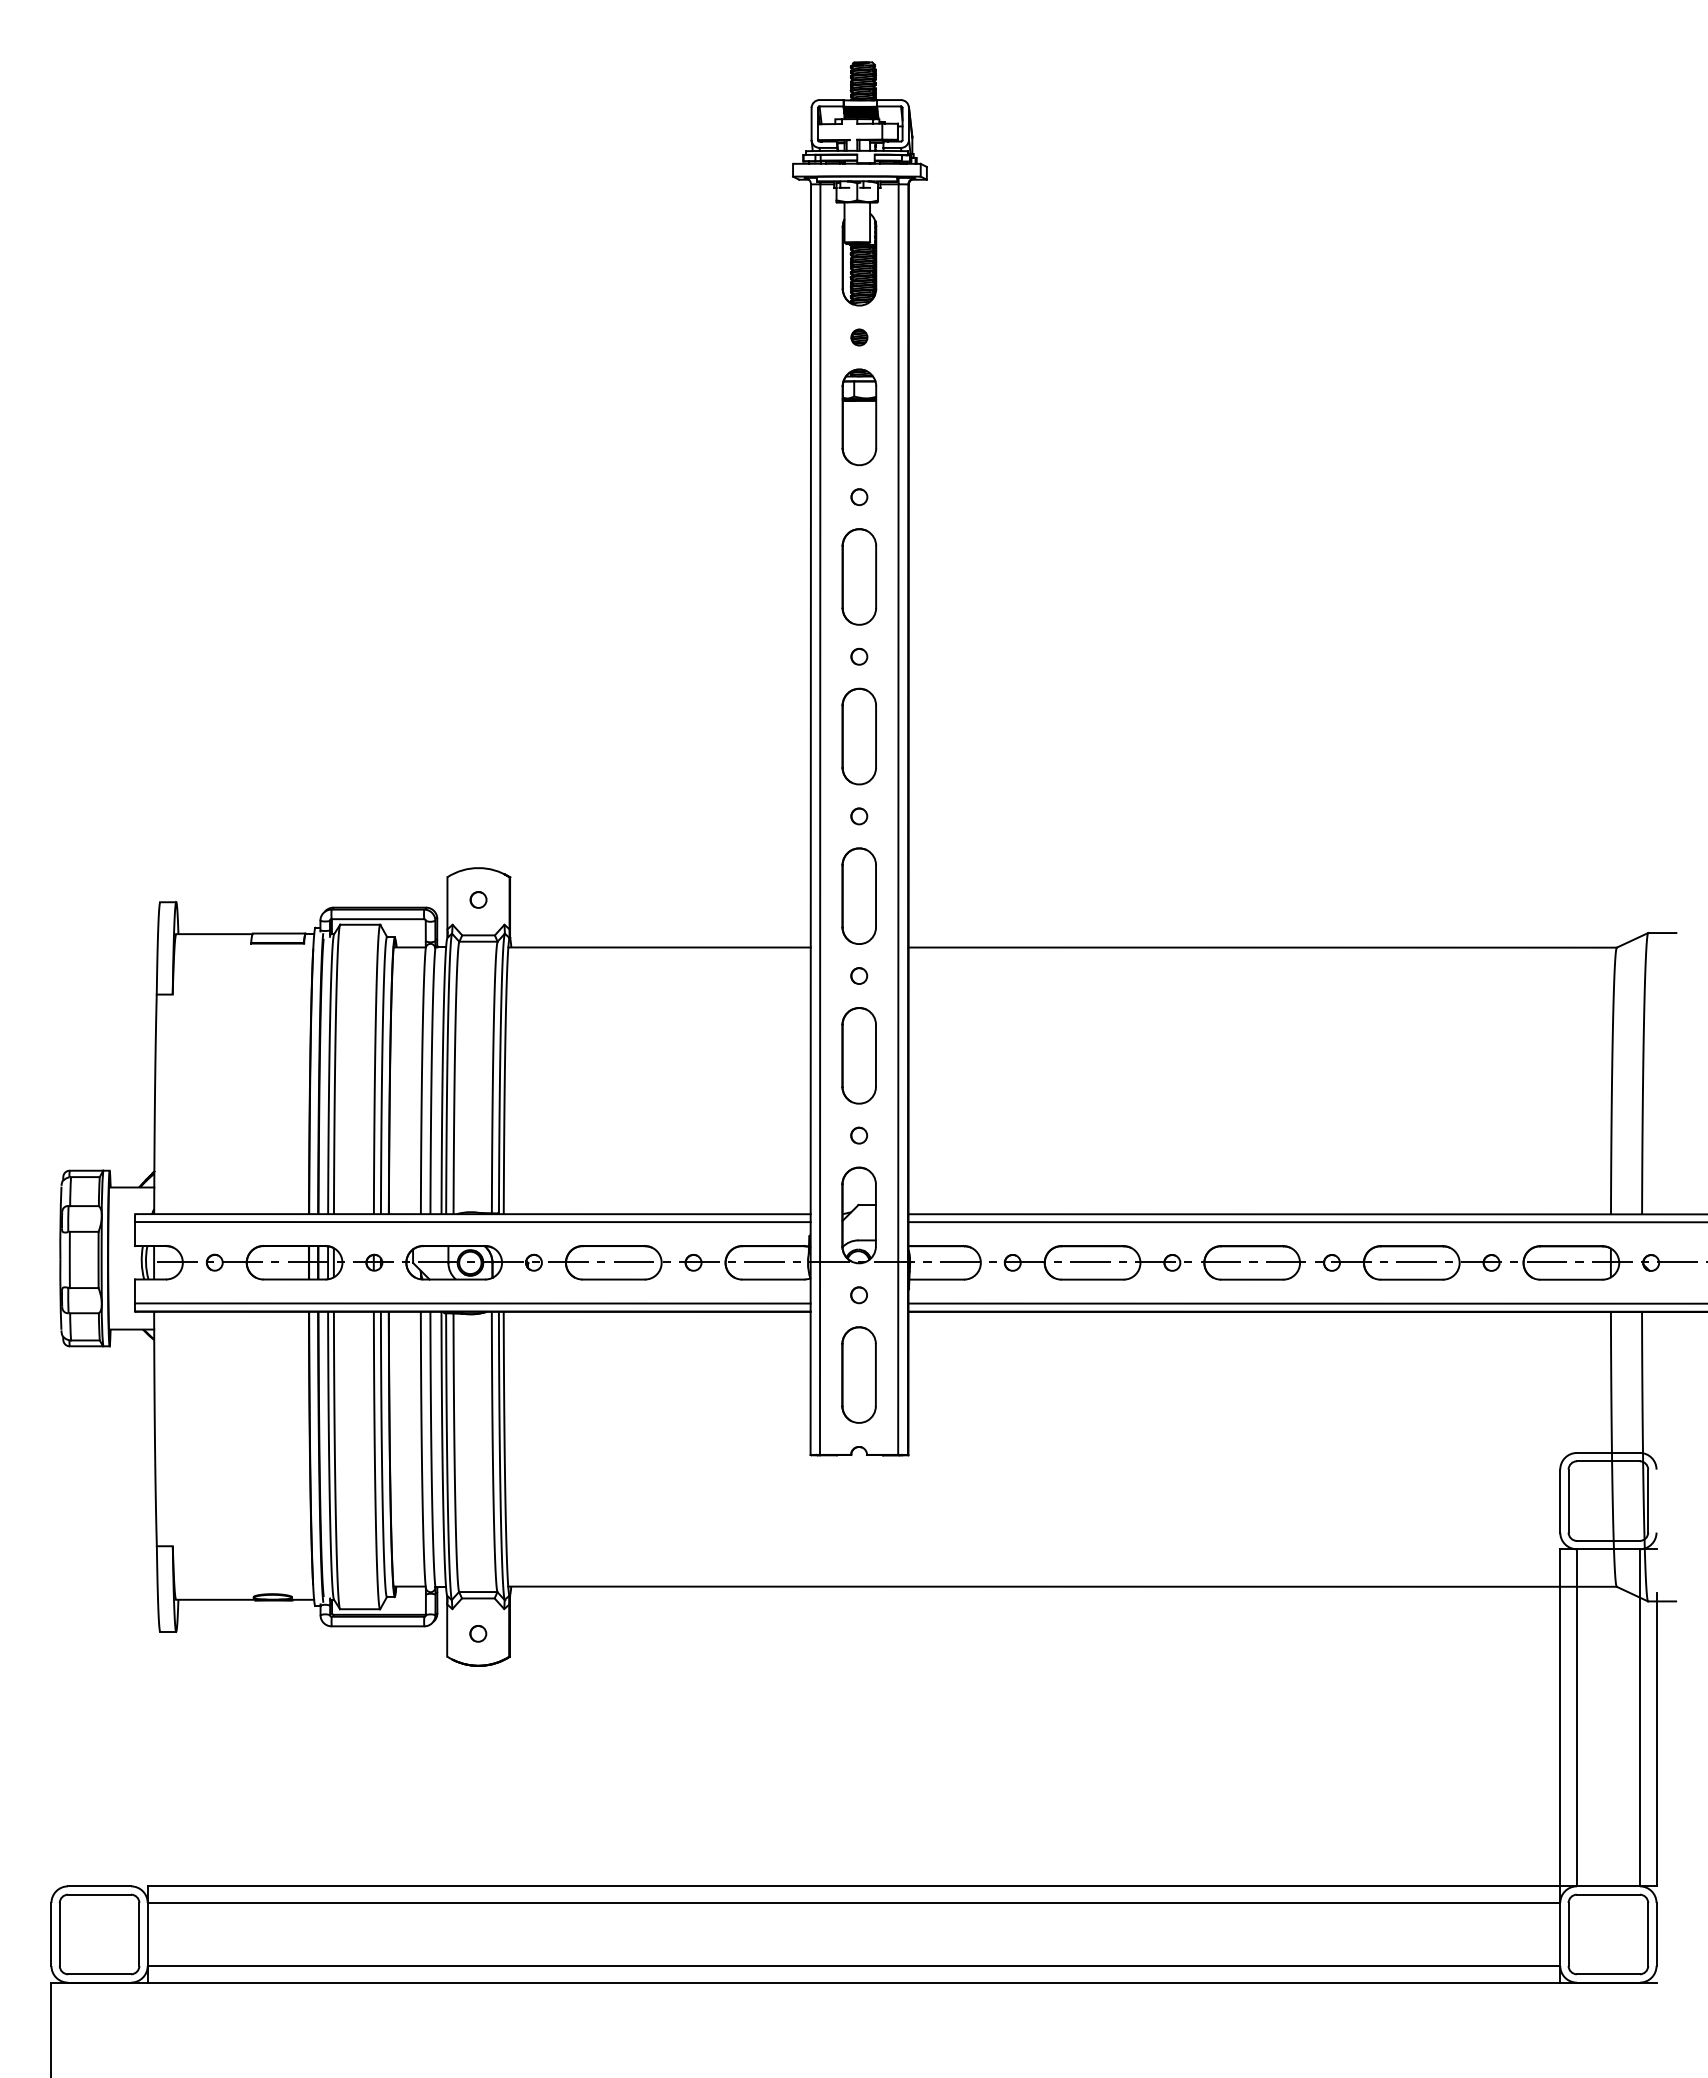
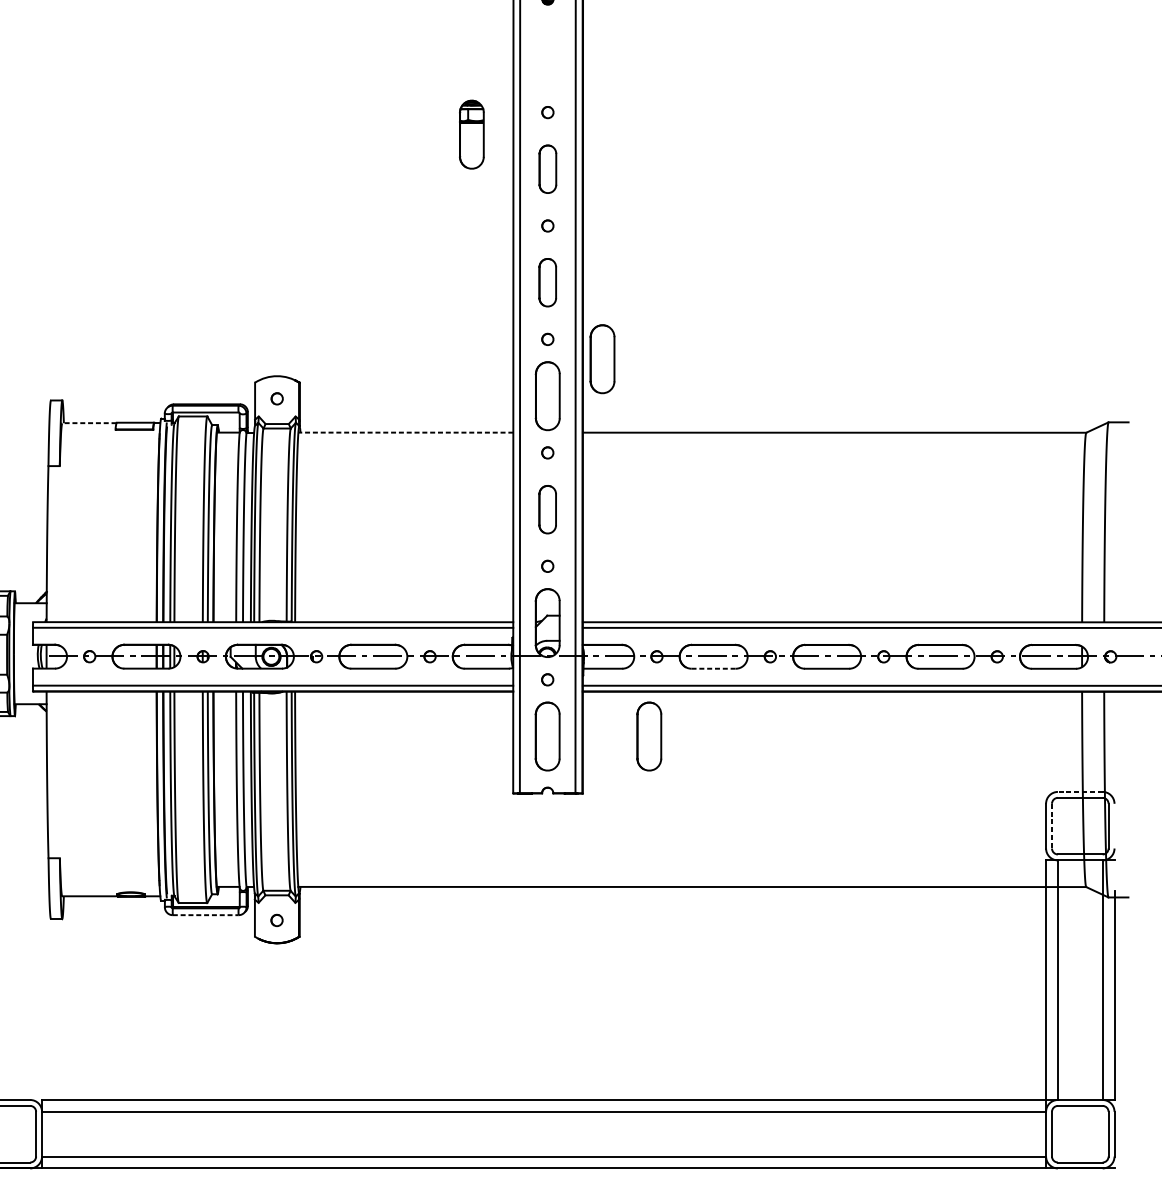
part: (859, 417) -> (471, 134), moved
part: (859, 576) -> (547, 168), size x0.7
part: (858, 736) -> (547, 282), size x0.7
part: (935, 843) -> (602, 358), added
line: (213, 934) -> (88, 423), solid -> dashed
line: (659, 947) -> (405, 432), solid -> dashed
part: (858, 1055) -> (547, 509), size x0.7
line: (1093, 1279) -> (714, 668), solid -> dashed
part: (1001, 1374) -> (648, 736), added
line: (1607, 1452) -> (1079, 791), solid -> dashed
line: (1568, 1501) -> (1051, 826), solid -> dashed
line: (378, 1626) -> (206, 915), solid -> dashed

